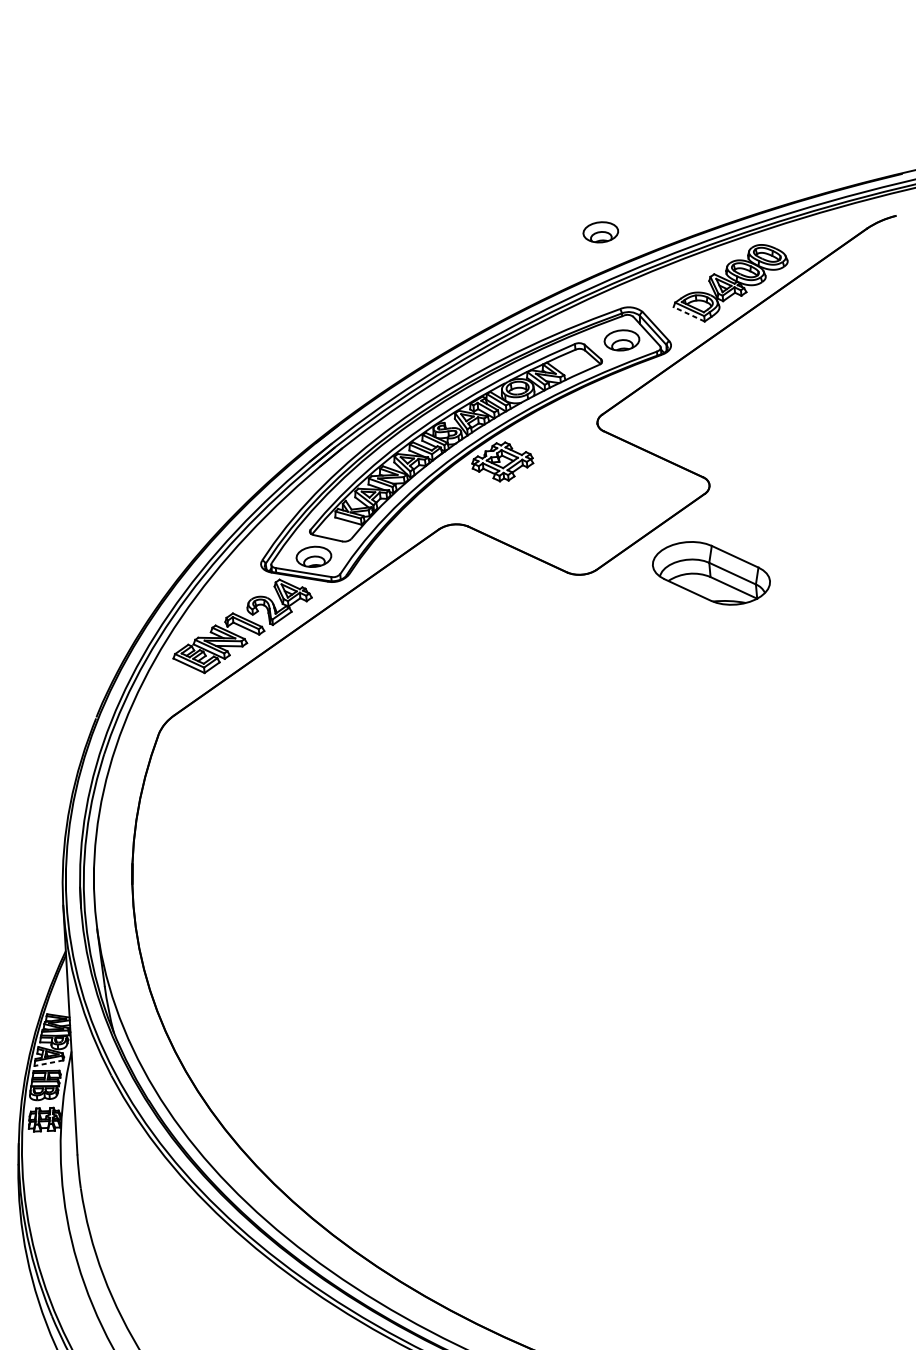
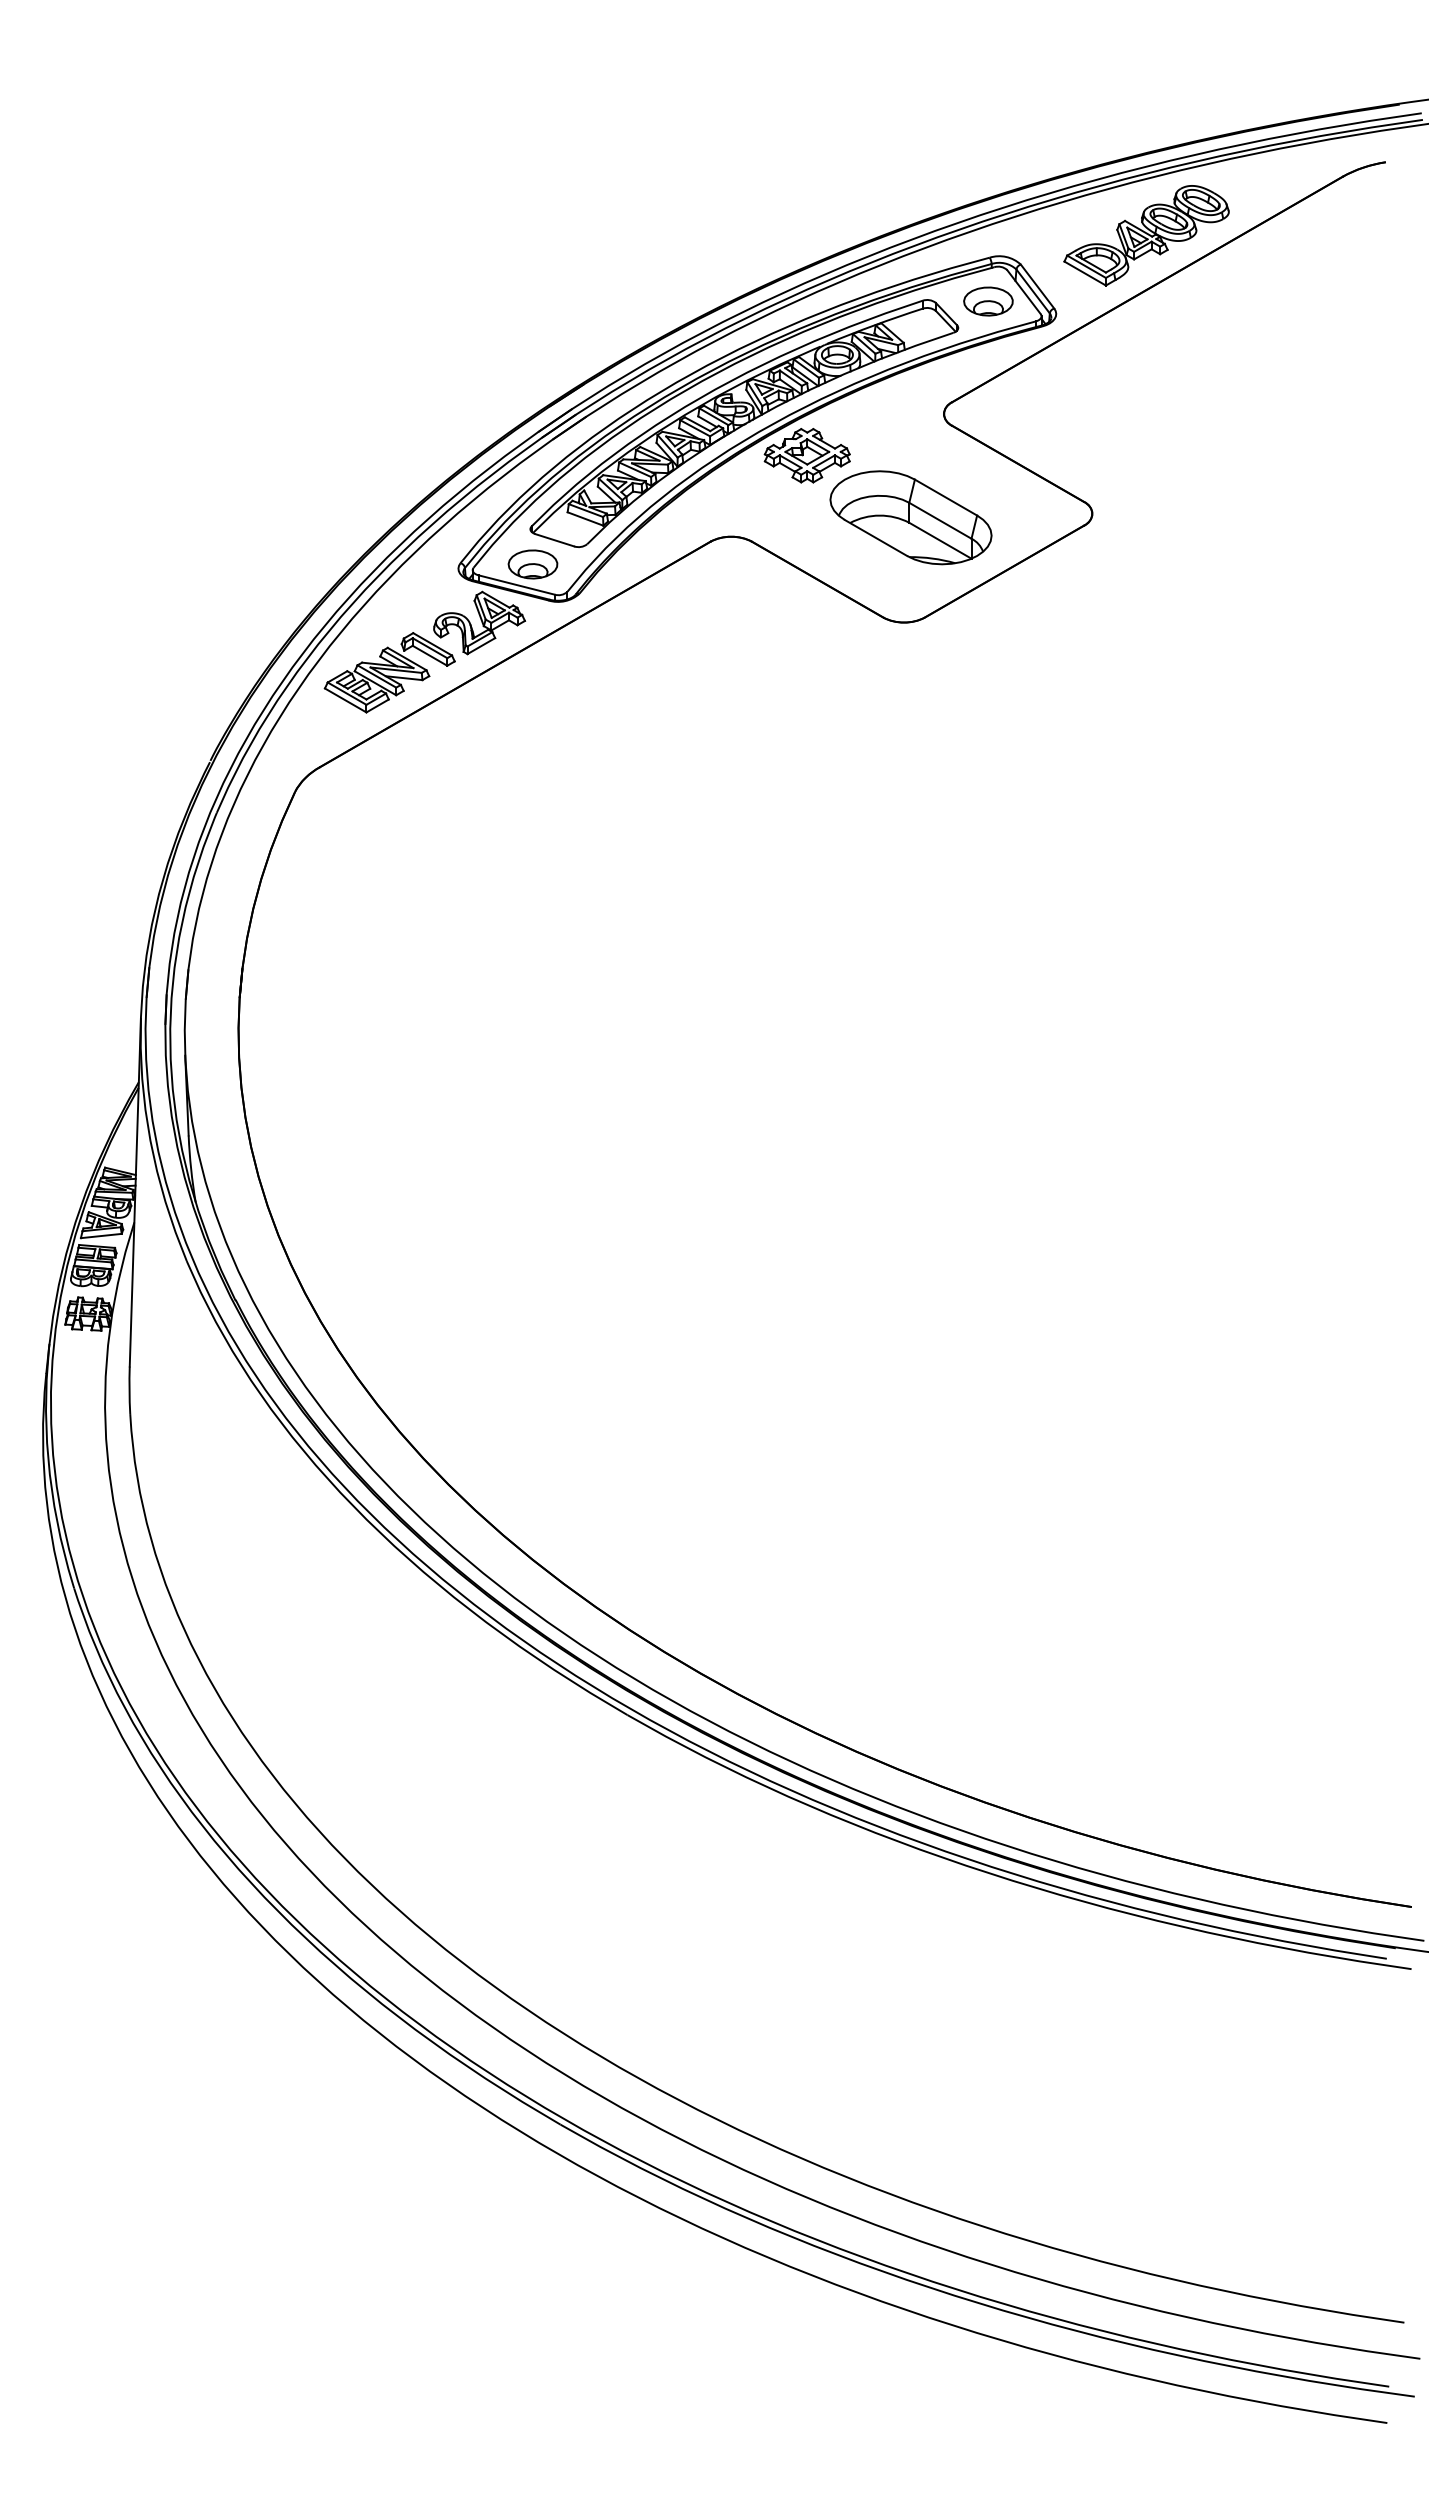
part: (600, 232) -> (972, 148), removed
line: (689, 314) -> (1085, 273), dashed -> solid
part: (711, 573) -> (910, 517), moved
line: (49, 1063) -> (101, 1236), dashed -> solid

